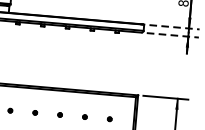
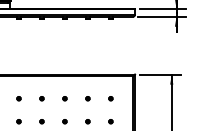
line: (174, 27) -> (163, 9), dashed -> solid
line: (173, 35) -> (162, 16), dashed -> solid

